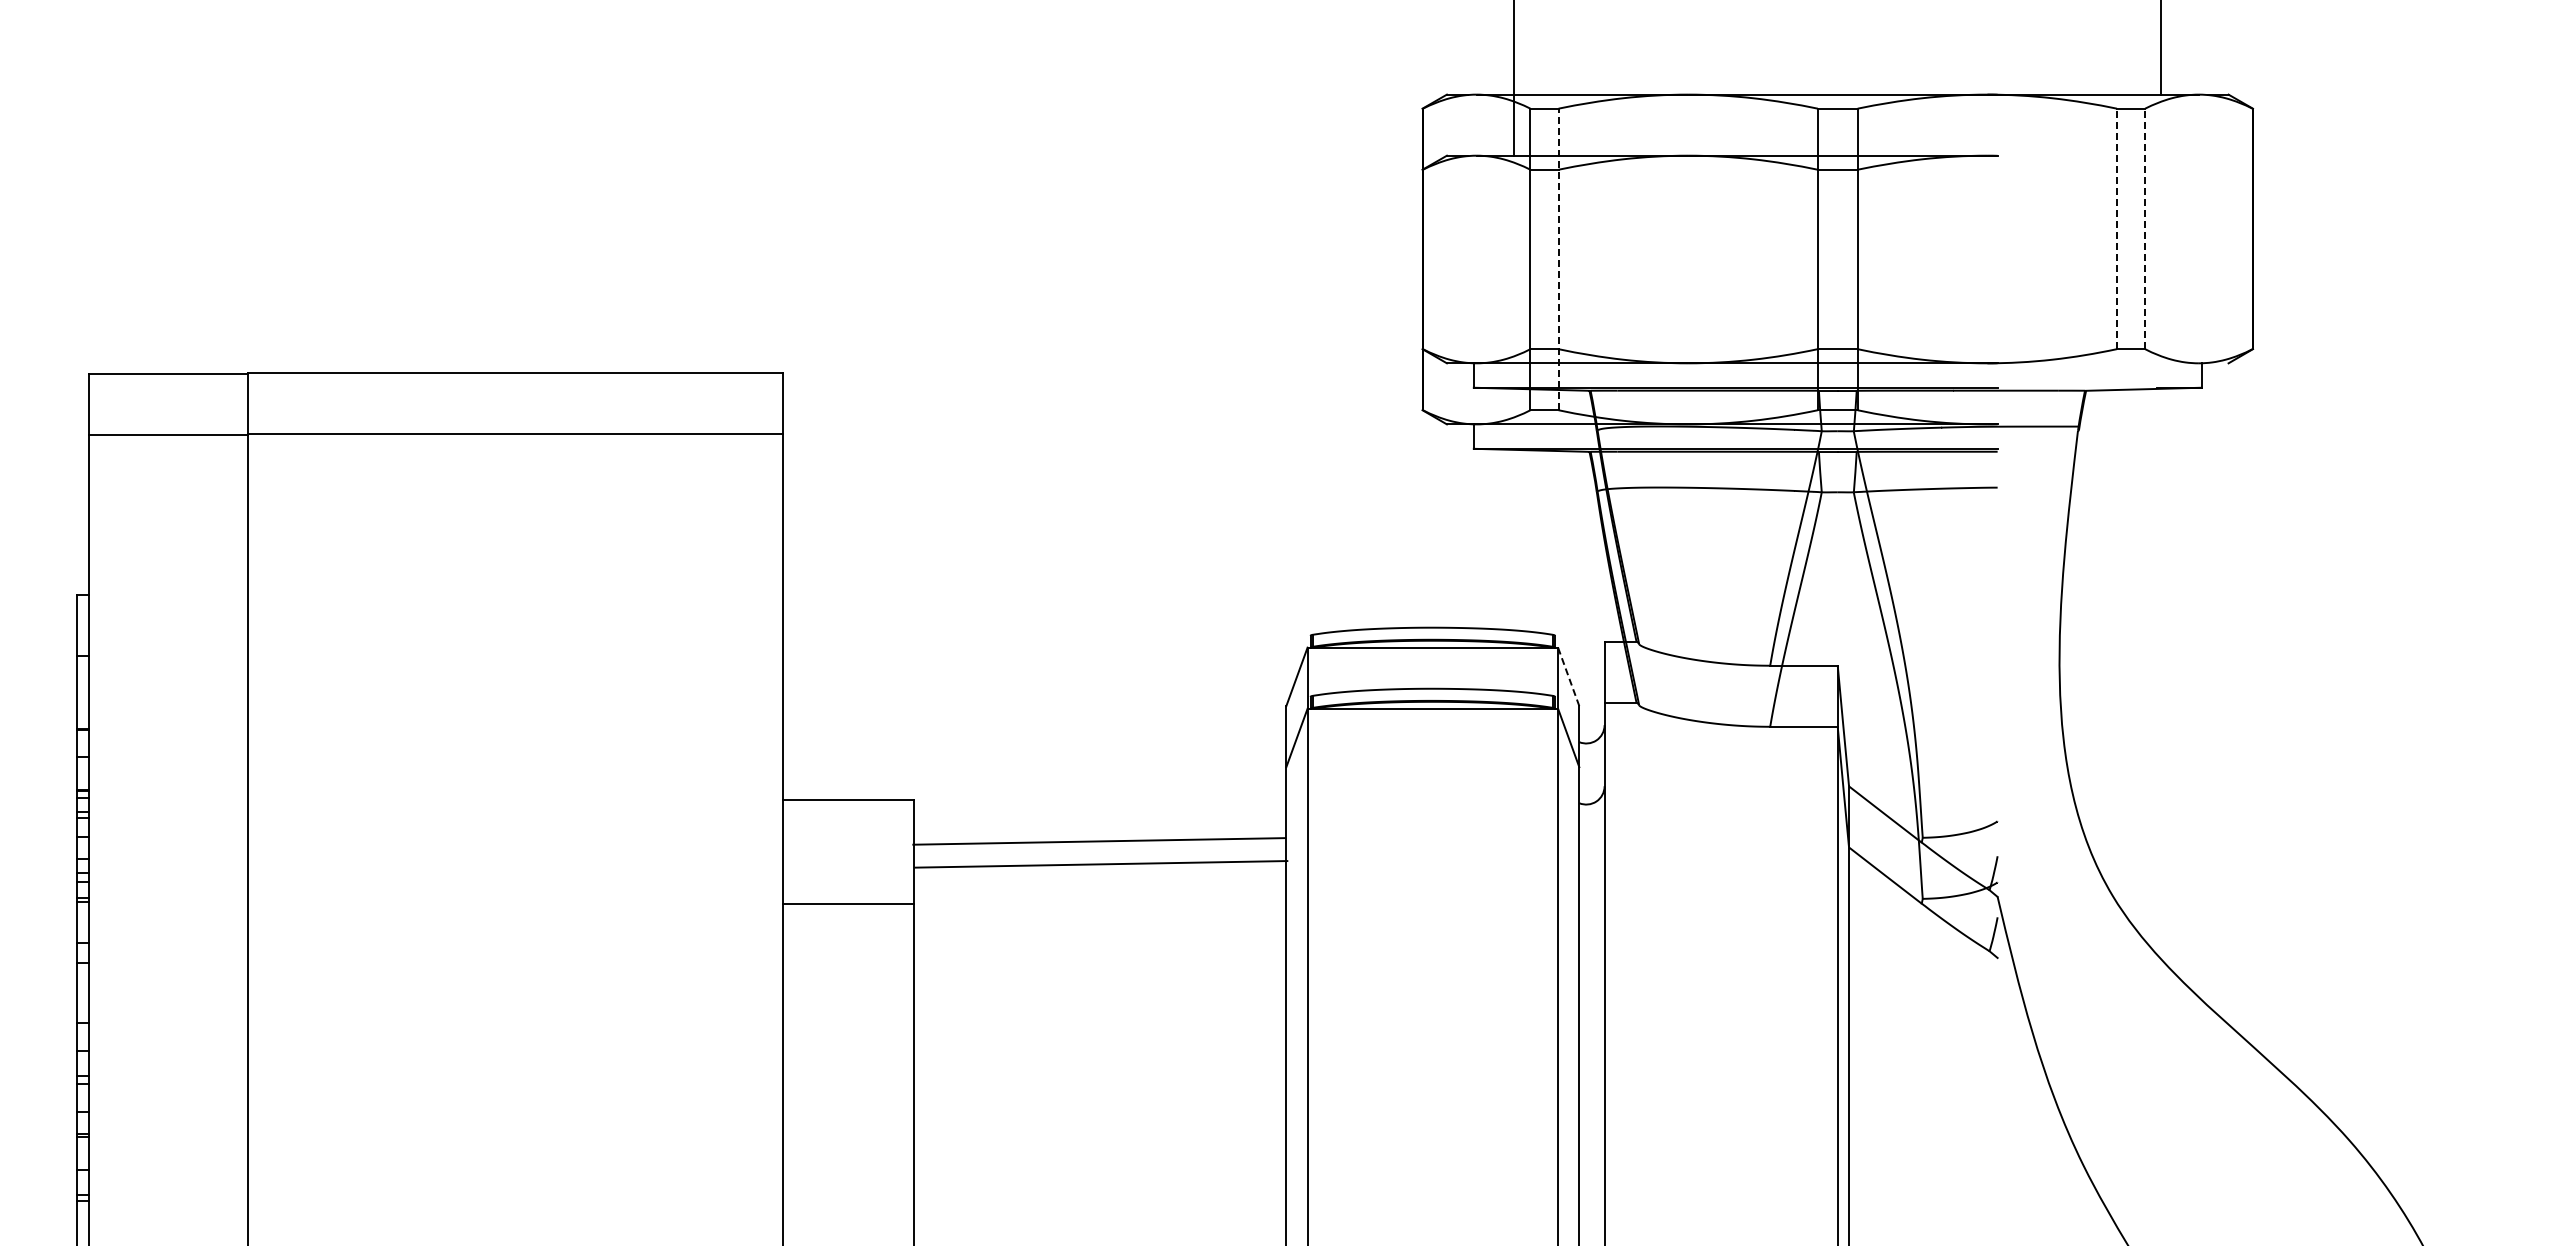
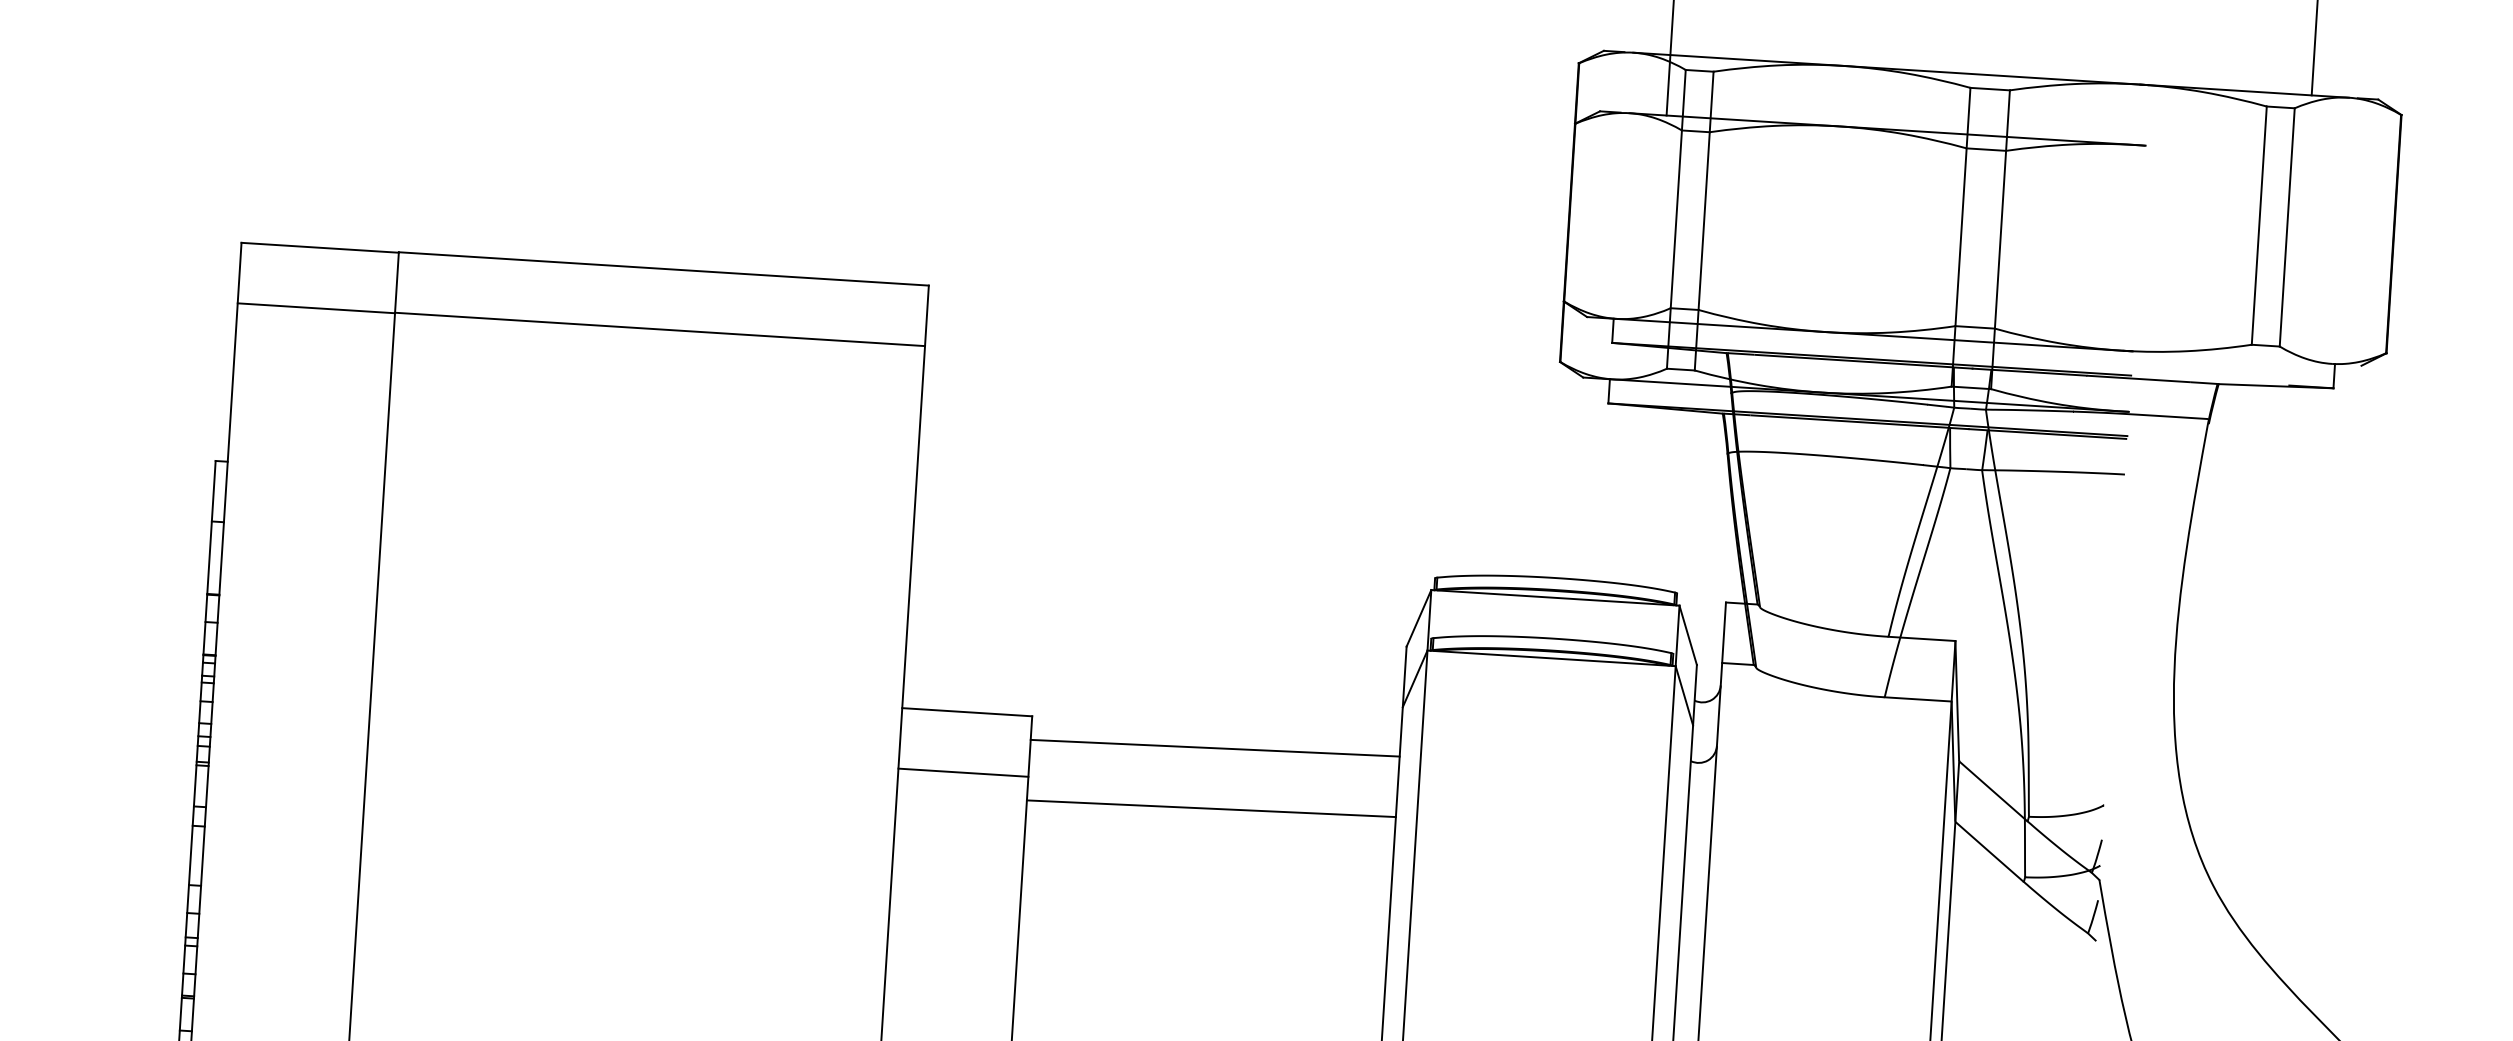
line: (2116, 228) -> (2258, 225), dashed -> solid
line: (2145, 228) -> (2287, 227), dashed -> solid
line: (1558, 259) -> (1704, 221), dashed -> solid
line: (1568, 676) -> (1688, 634), dashed -> solid
line: (1099, 841) -> (1211, 808), moved
line: (1101, 864) -> (1215, 748), moved
line: (848, 903) -> (963, 772), moved

